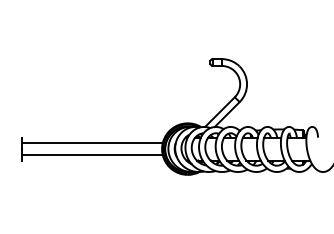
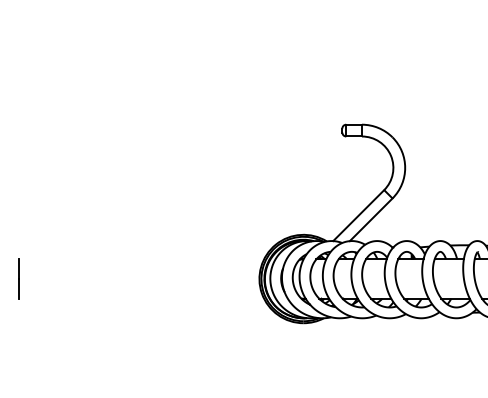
line: (91, 143) -> (138, 269), removed
line: (91, 154) -> (138, 288), removed

